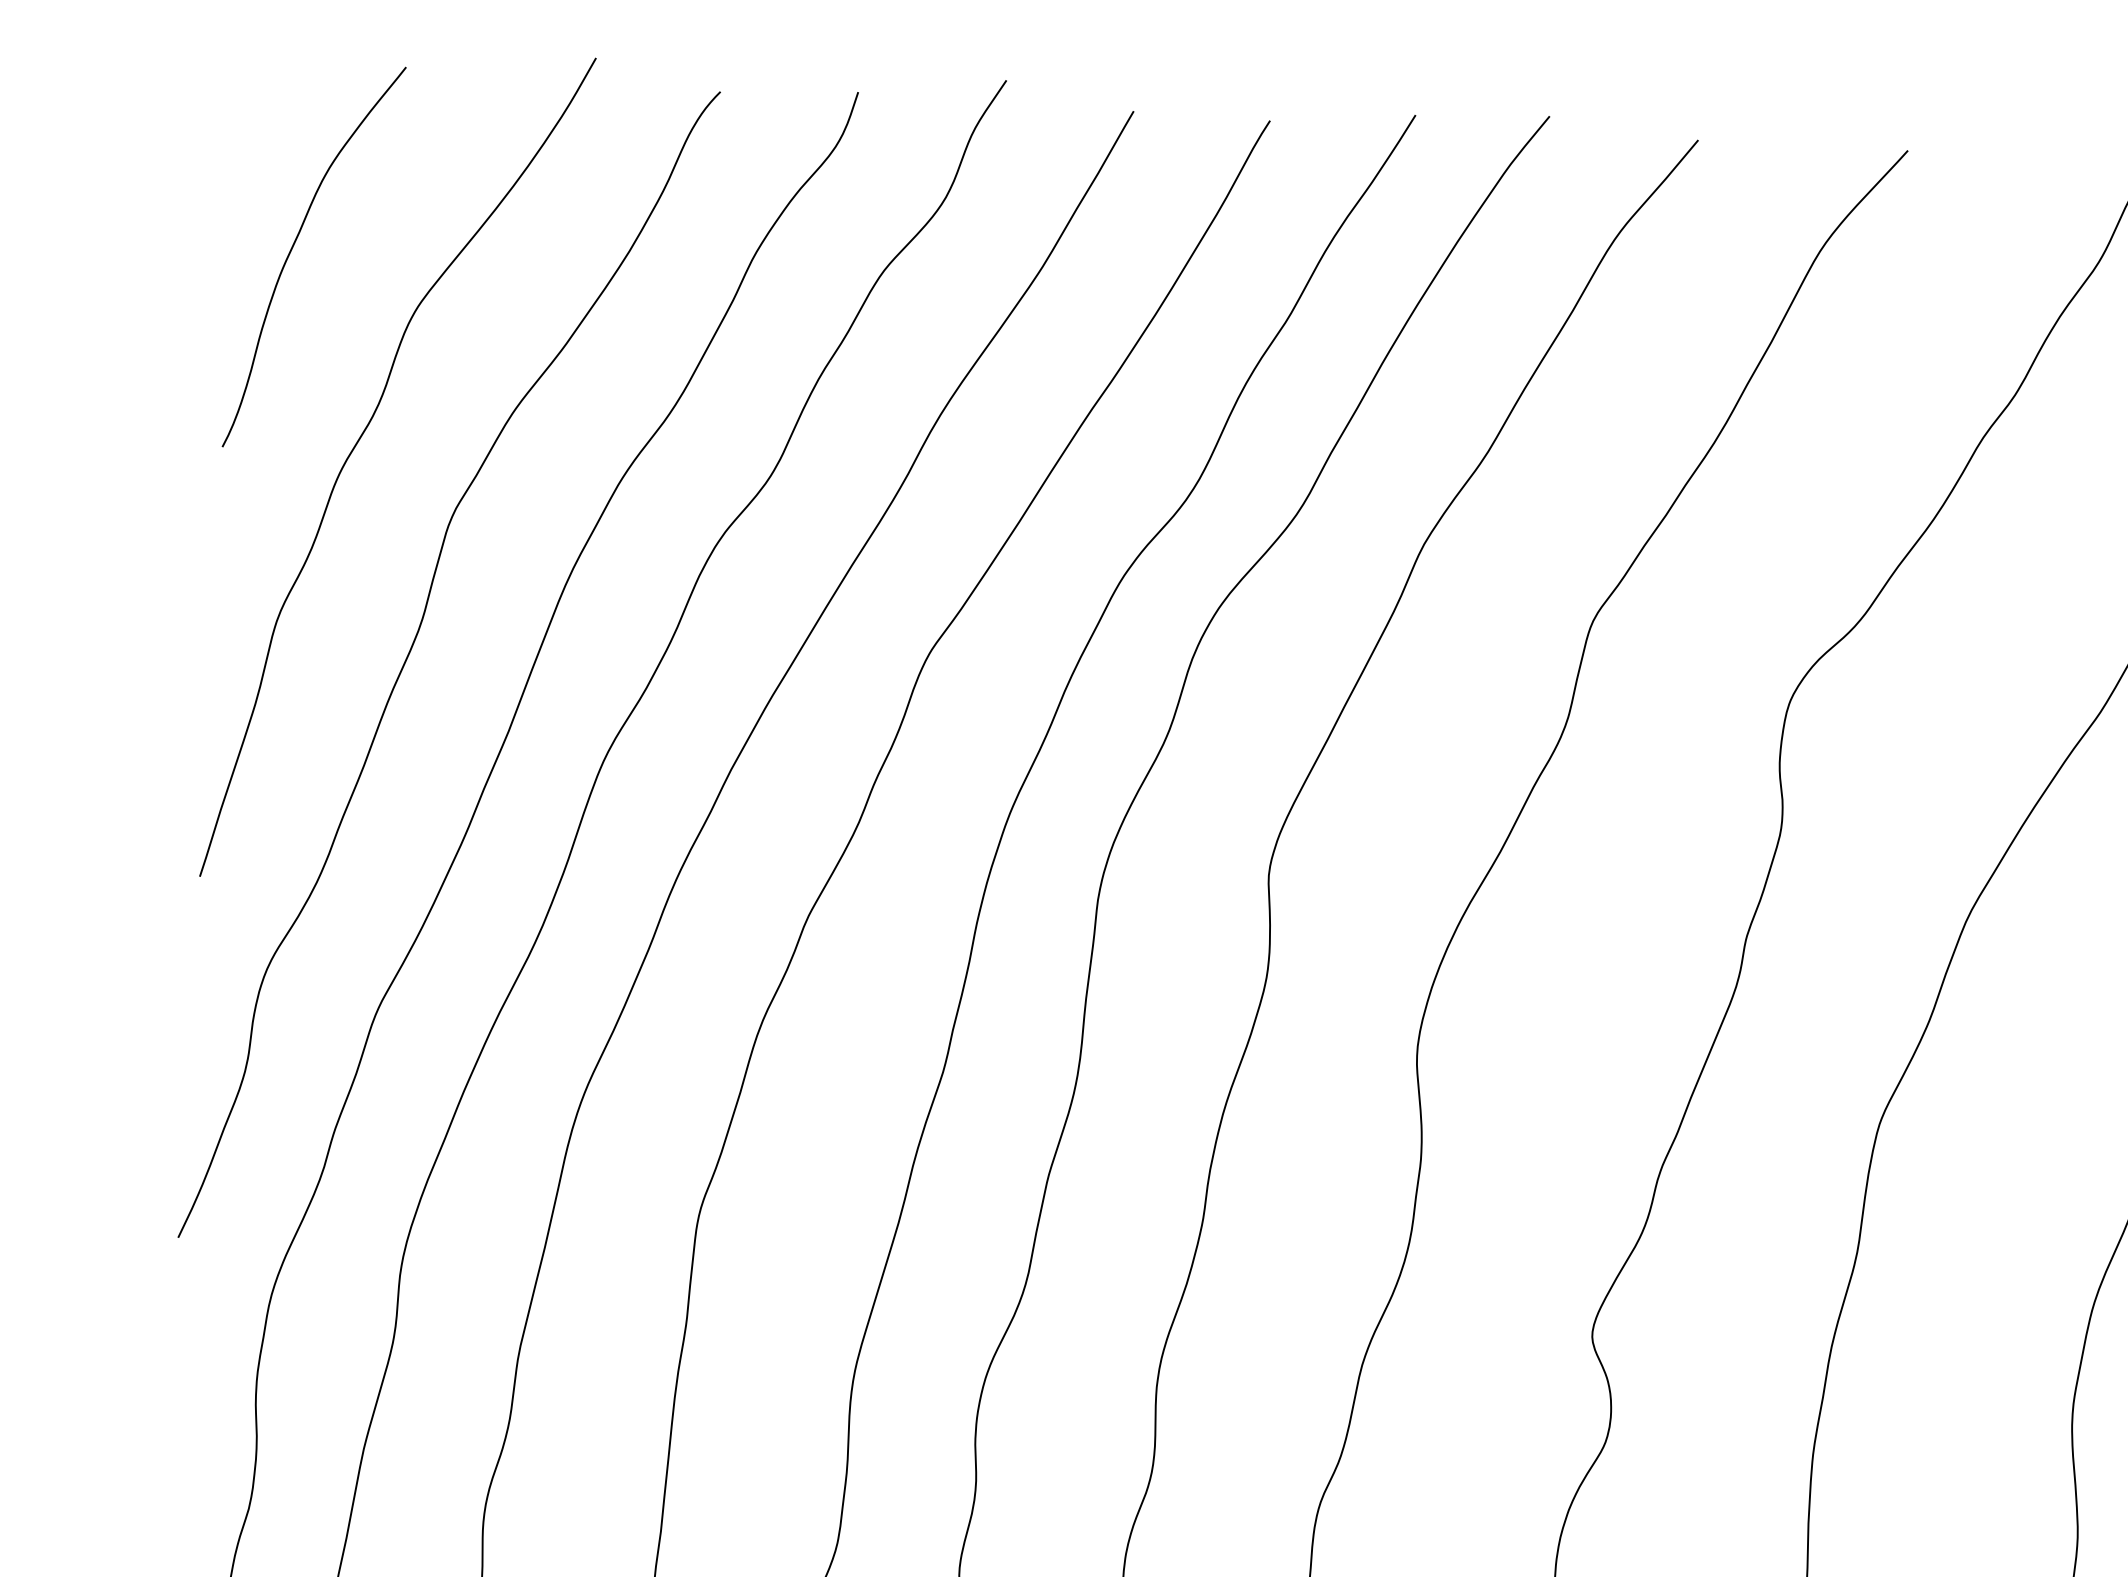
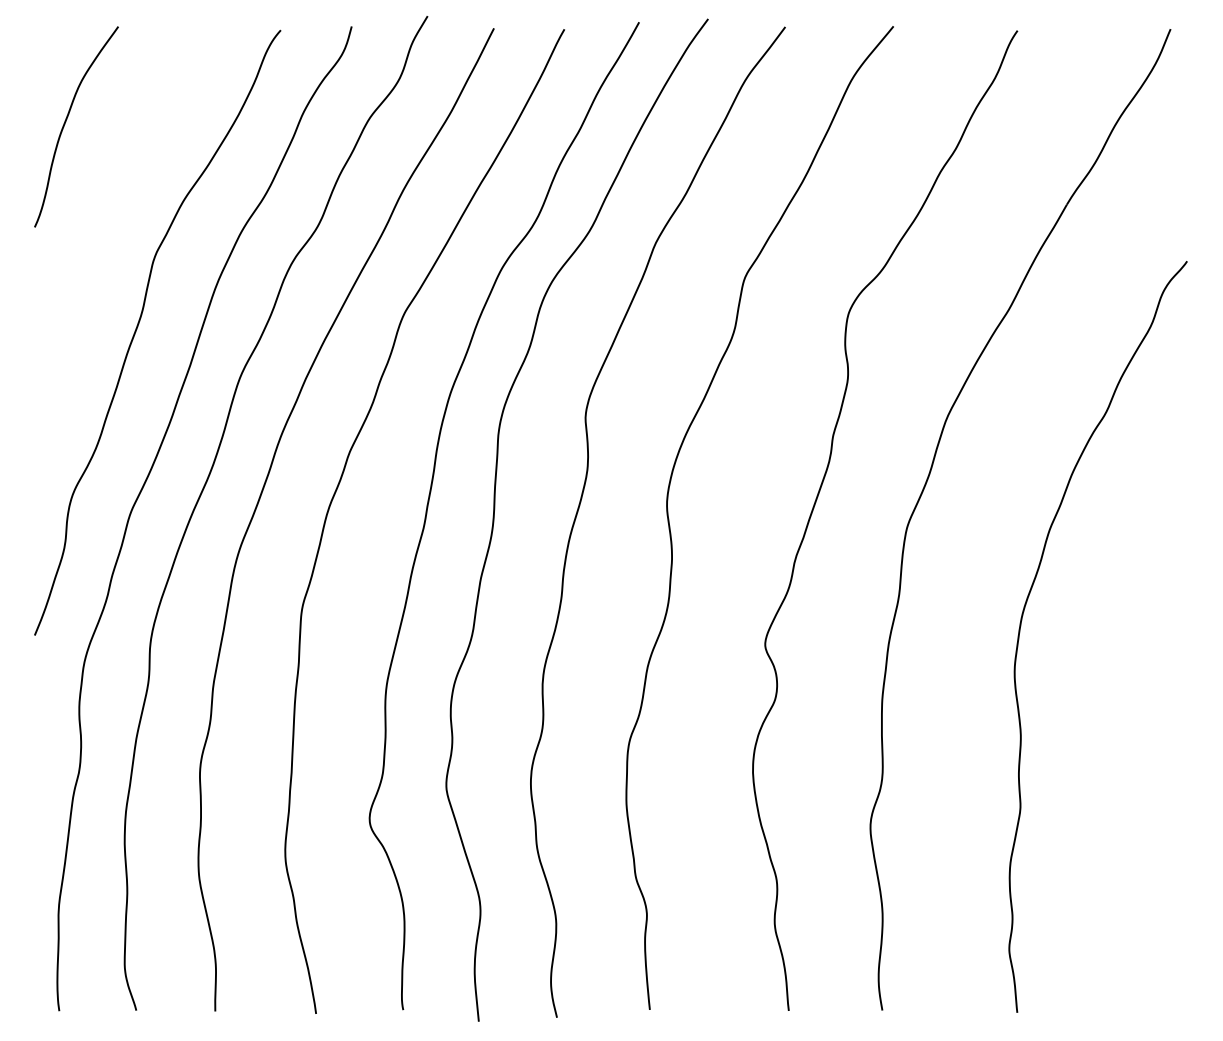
curve: (358, 445) -> (104, 222), removed

